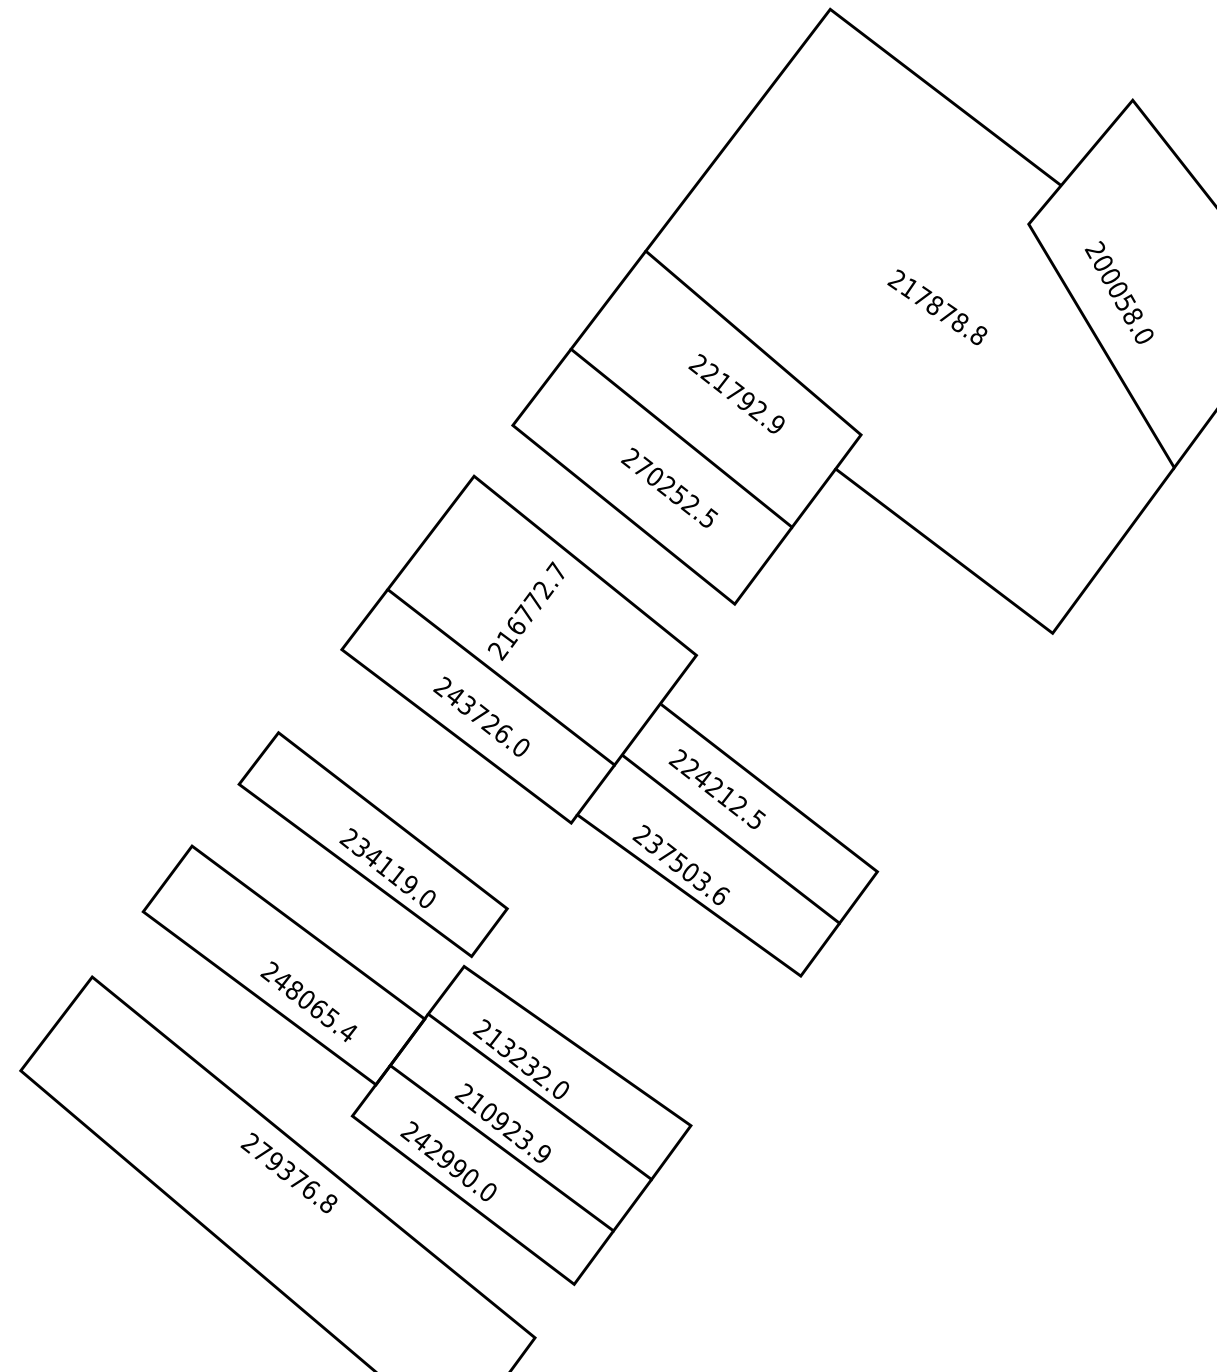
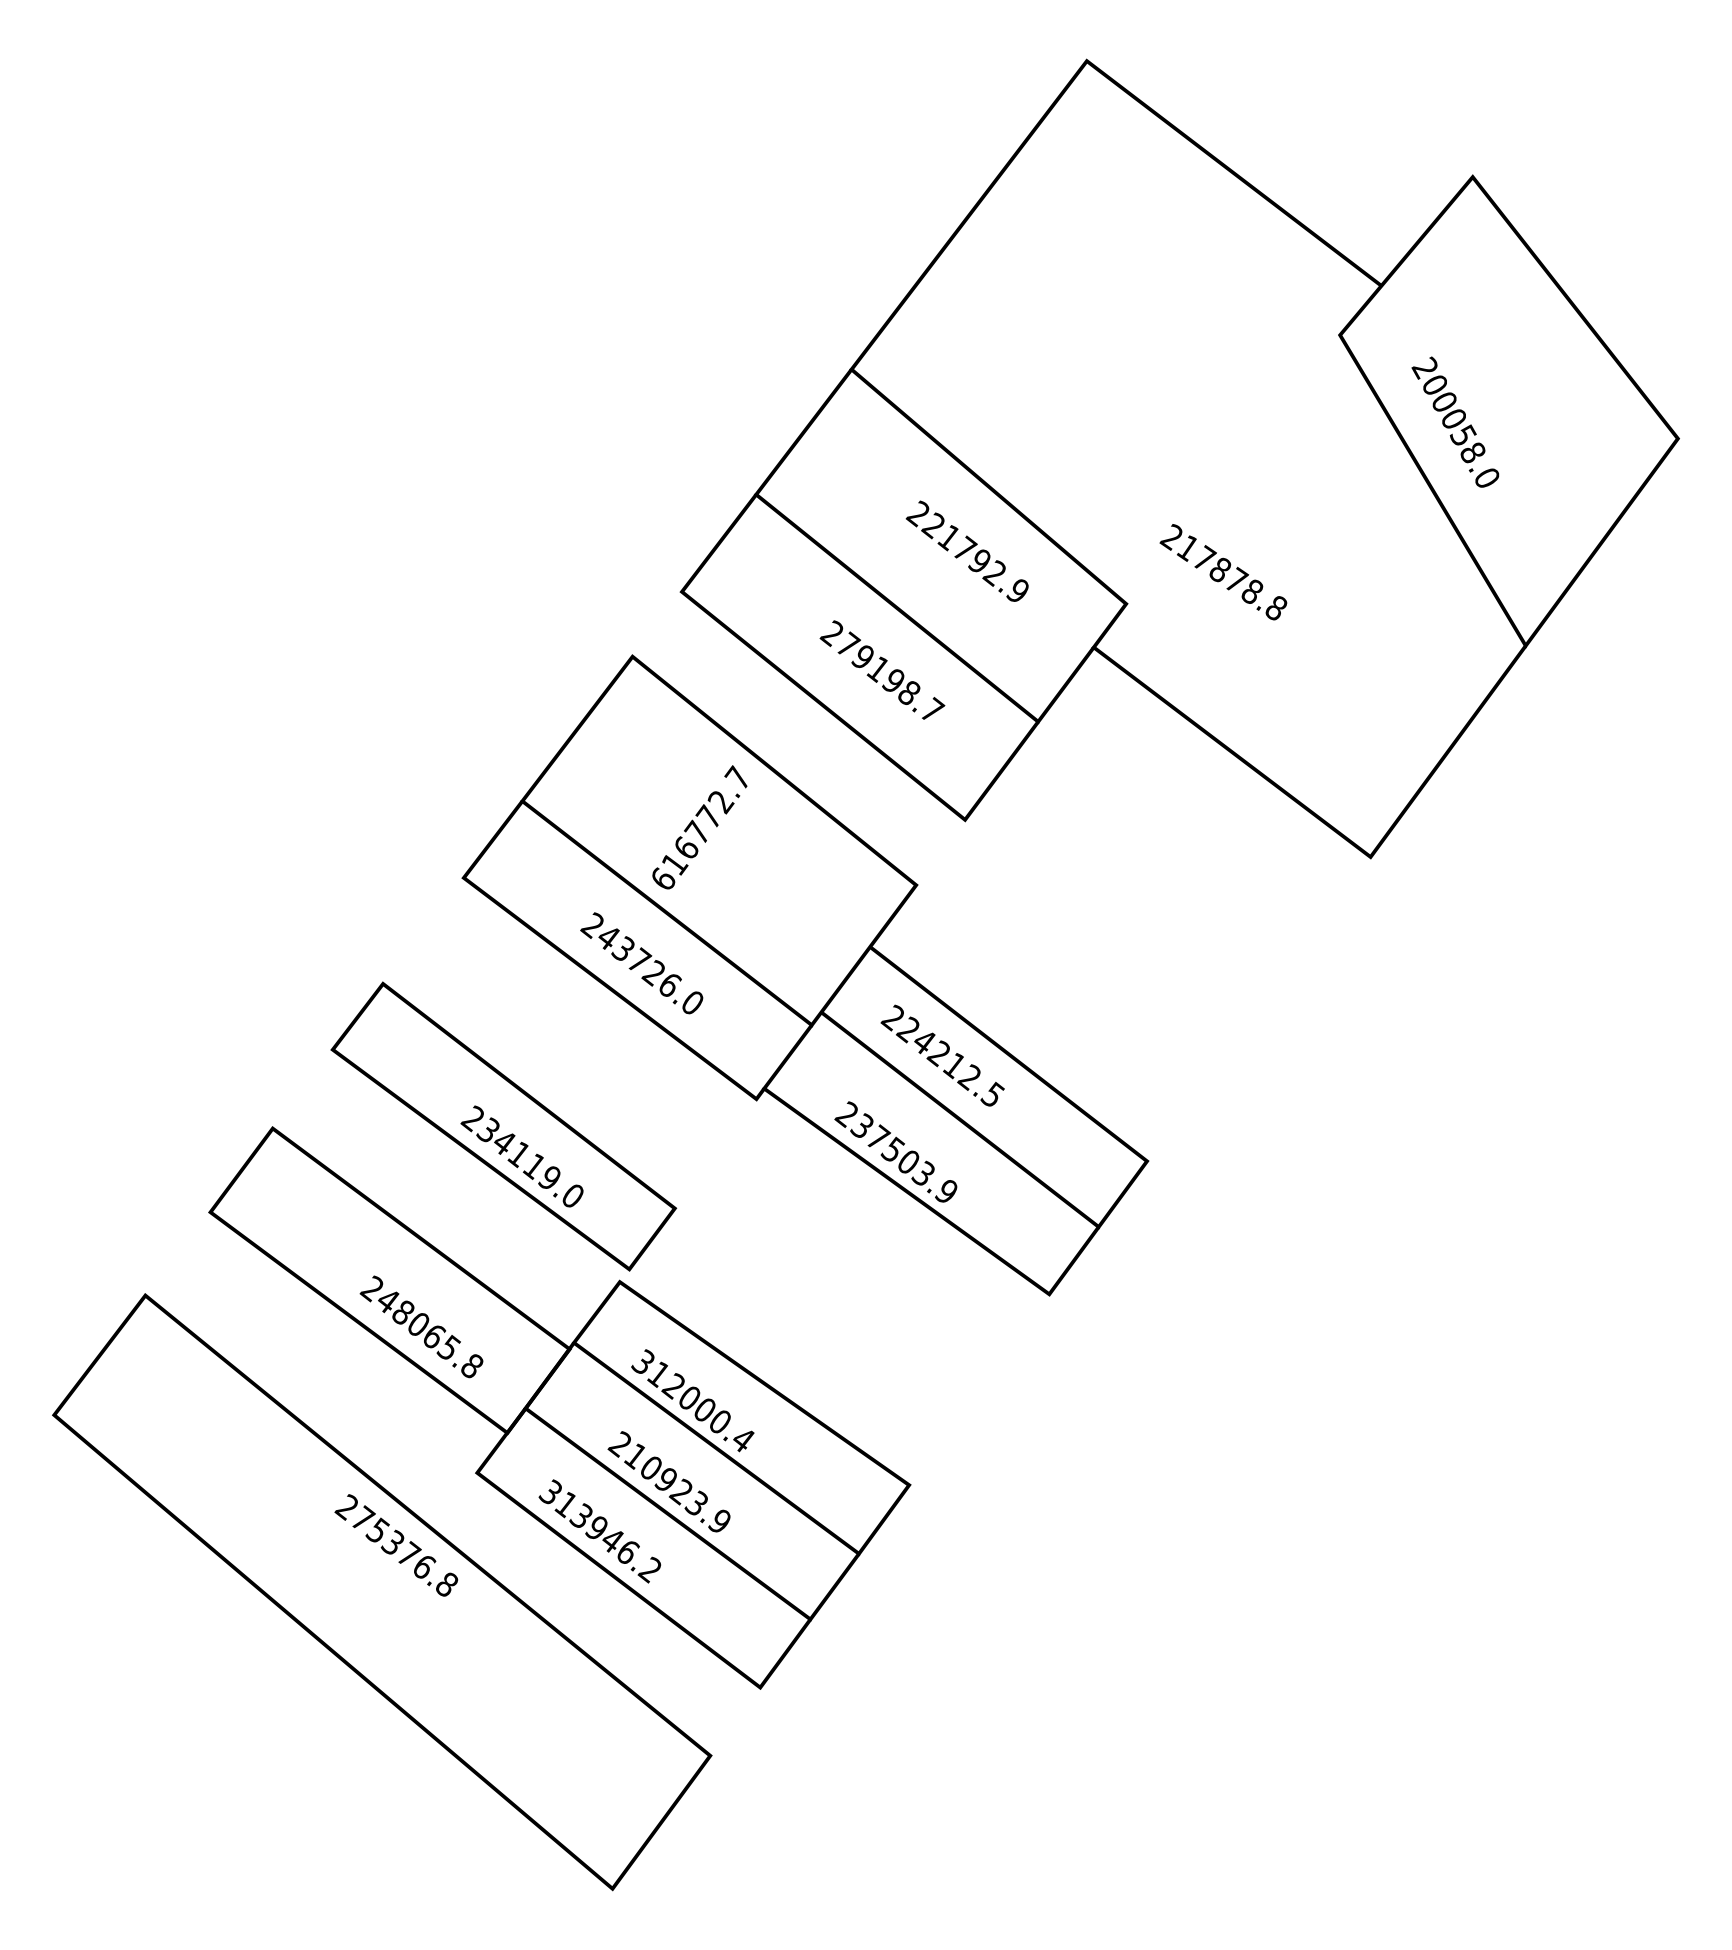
text: (937, 307) -> (1223, 572), moved
text: (682, 497) -> (898, 683), 270252.5 -> 279198.7
text: (498, 650) -> (663, 879), 216772.7 -> 616772.7
text: (720, 895) -> (947, 1191), 237503.6 -> 237503.9
text: (348, 1032) -> (472, 1366), 248065.4 -> 248065.8
text: (521, 1059) -> (692, 1400), 213232.0 -> 312000.4
text: (274, 1160) -> (377, 1529), 279376.8 -> 275376.8
text: (448, 1162) -> (599, 1531), 242990.0 -> 313946.2

